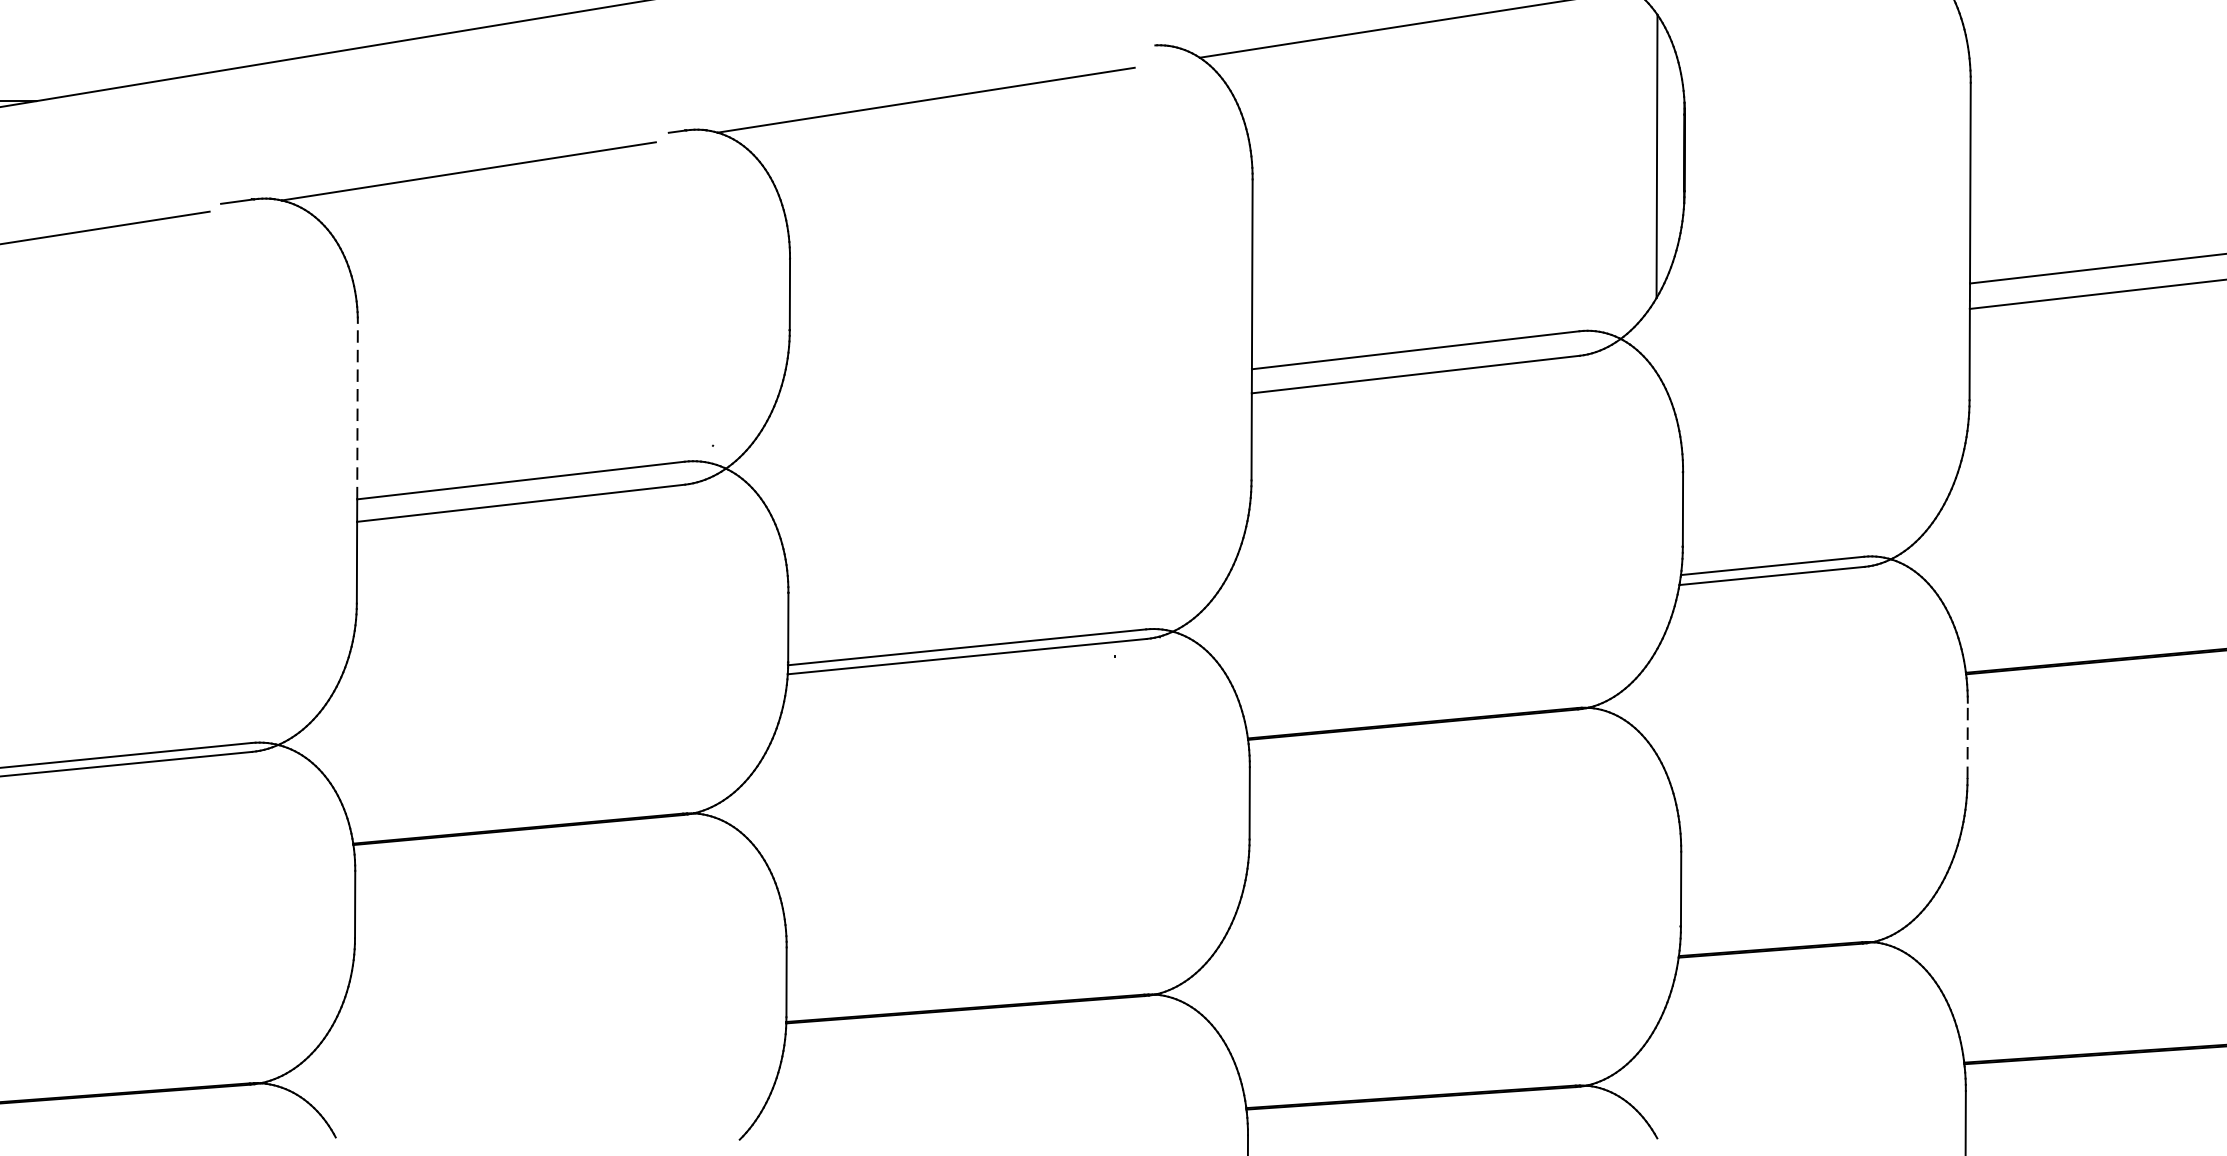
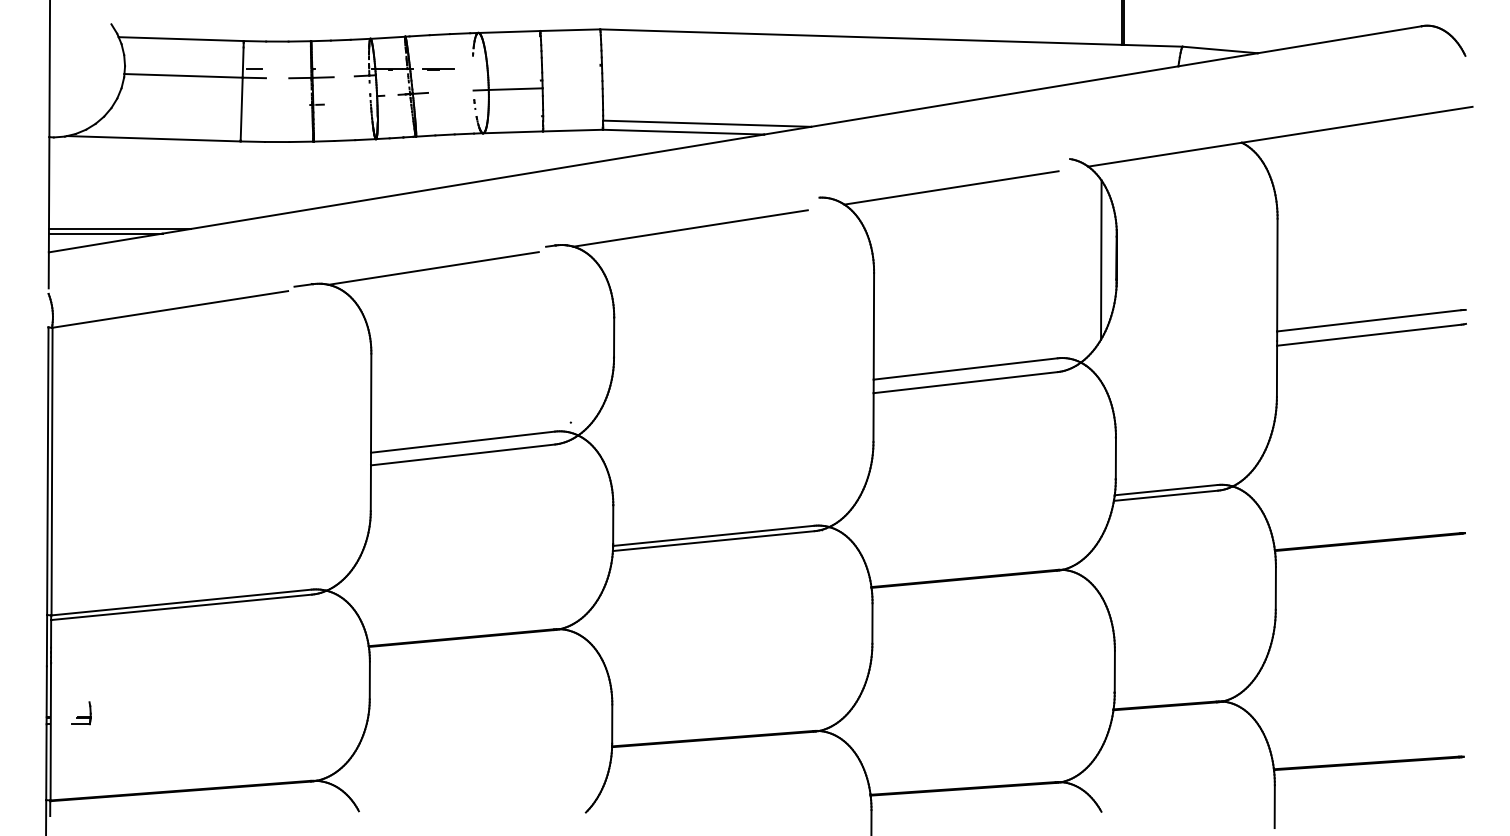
line: (358, 411) -> (371, 403), dashed -> solid
line: (1967, 739) -> (1275, 587), dashed -> solid

